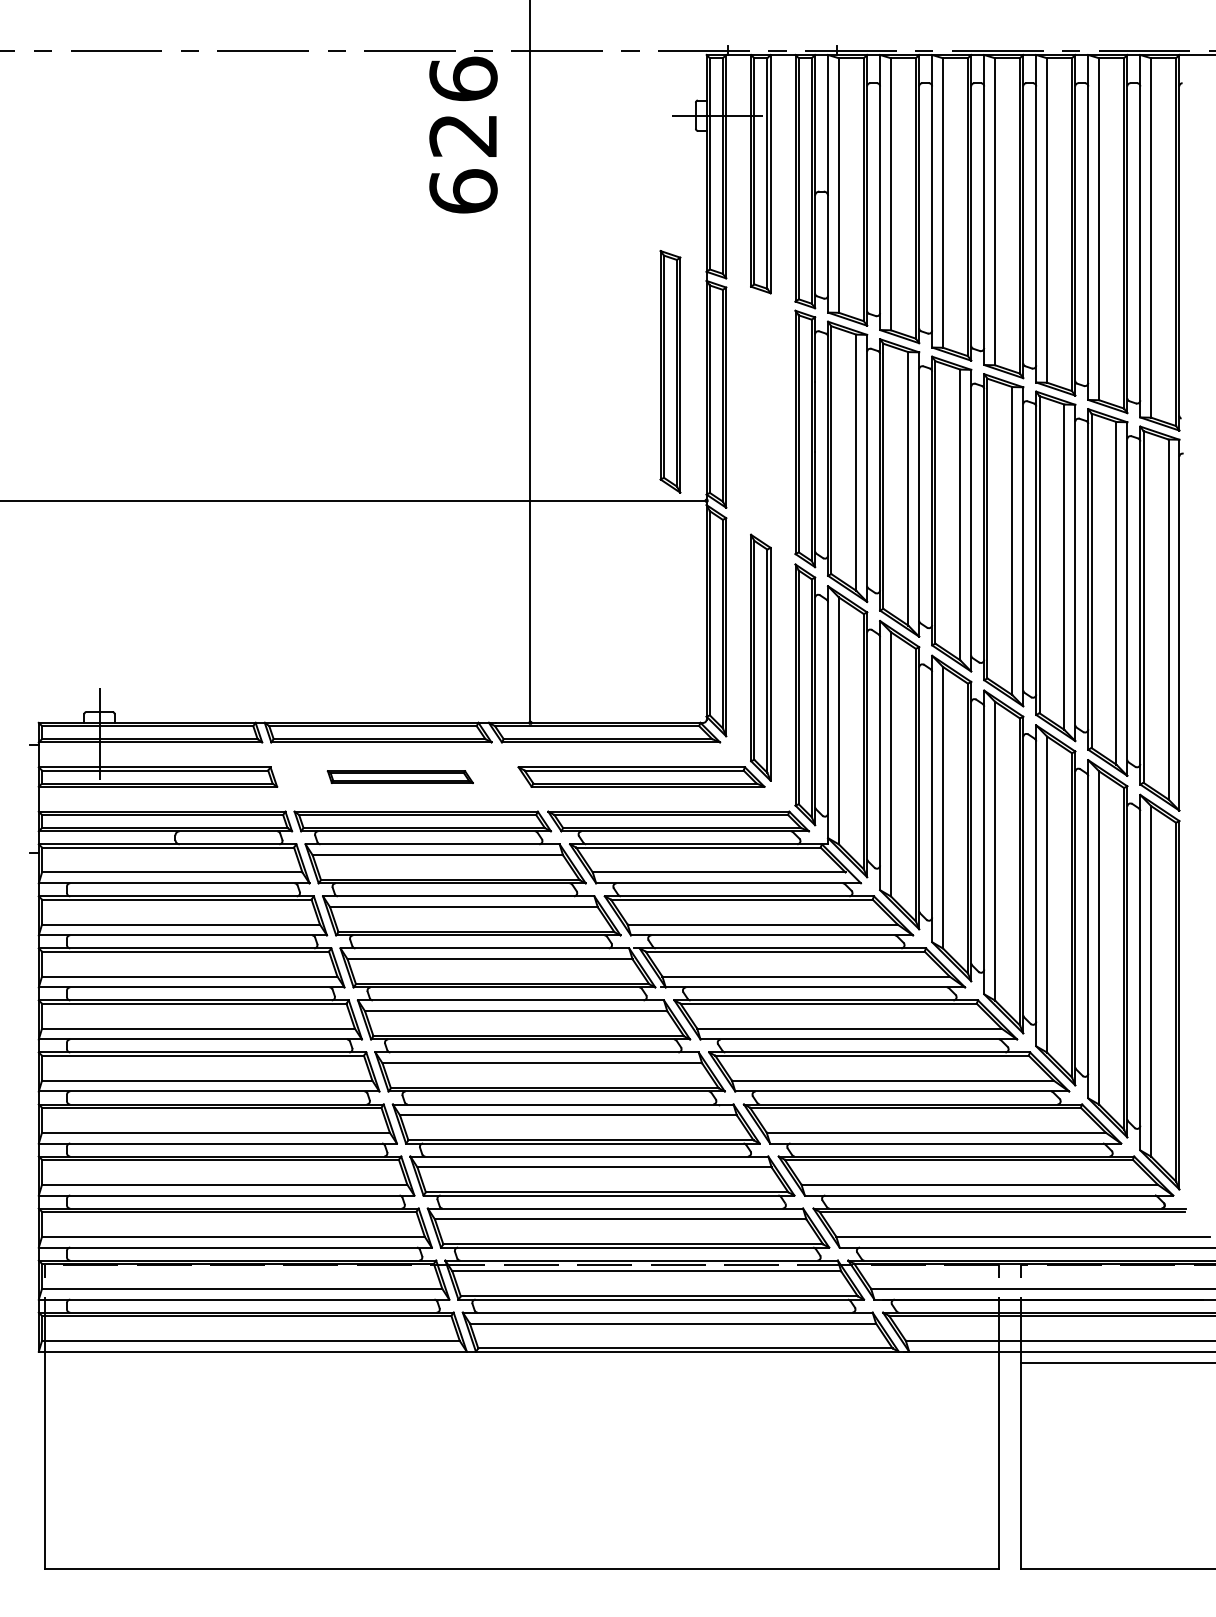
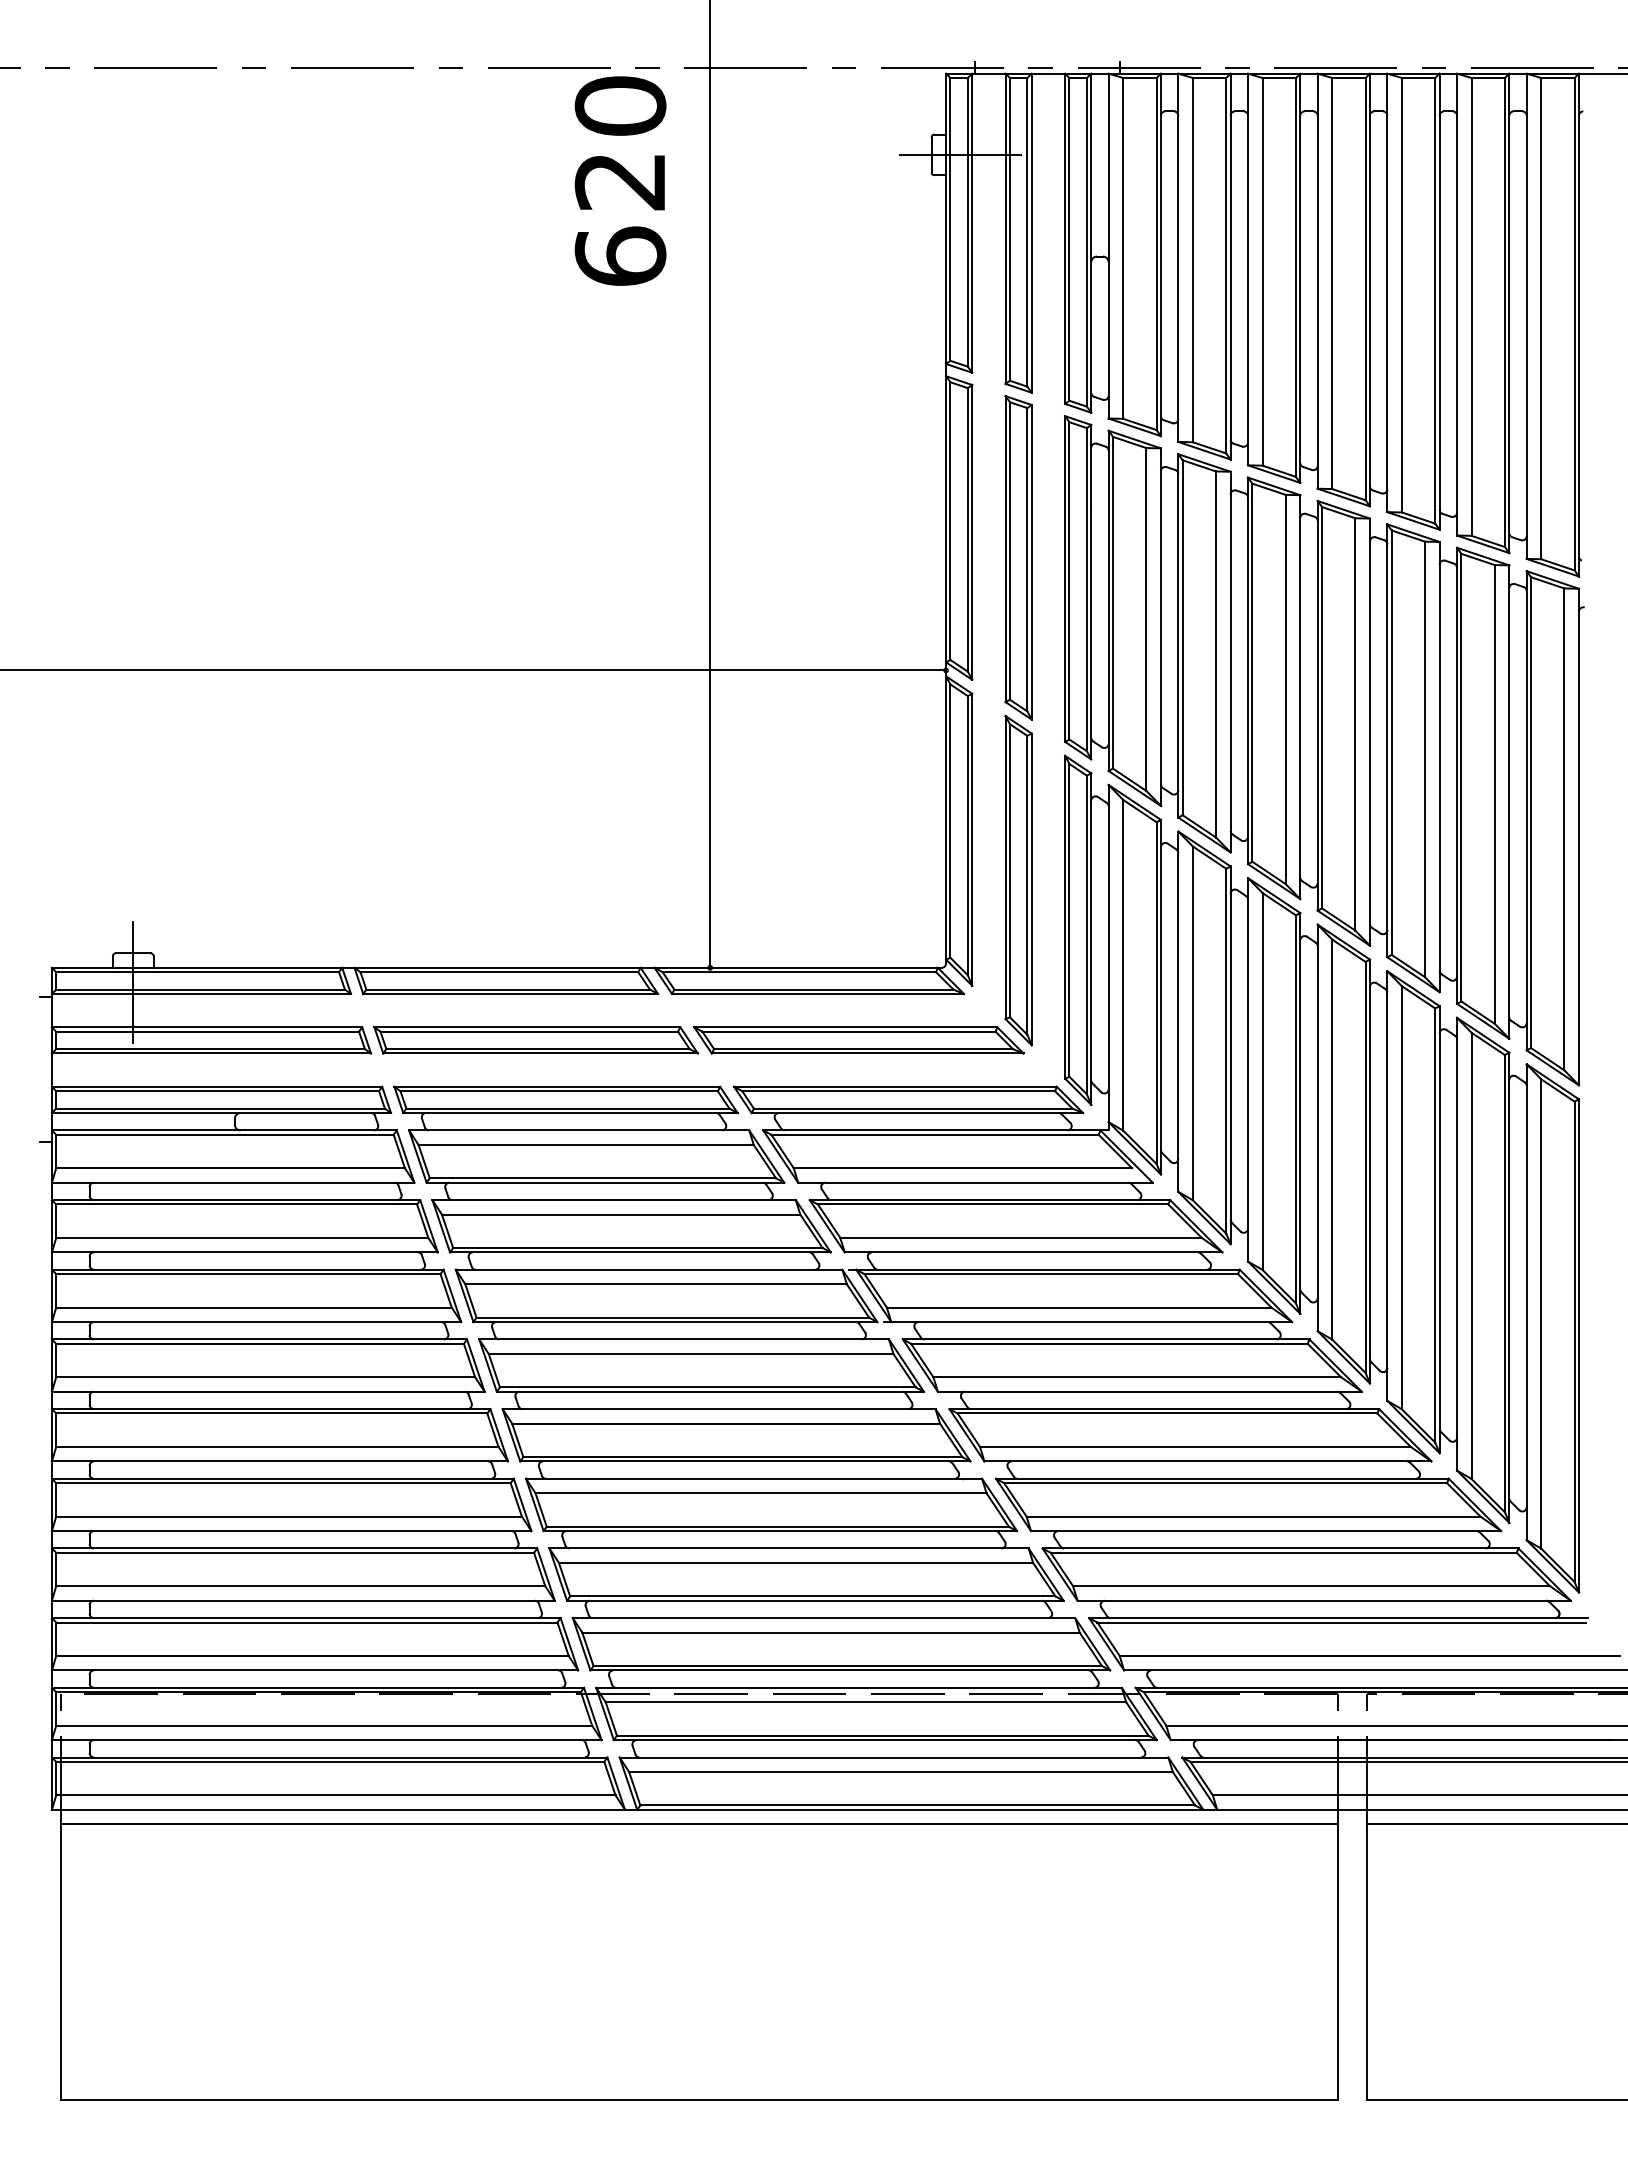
text: (463, 78) -> (620, 105), 626 -> 620
part: (670, 371) -> (1018, 557), moved
part: (399, 777) -> (535, 1040), size x1.67
line: (522, 1362) -> (699, 1824), added

